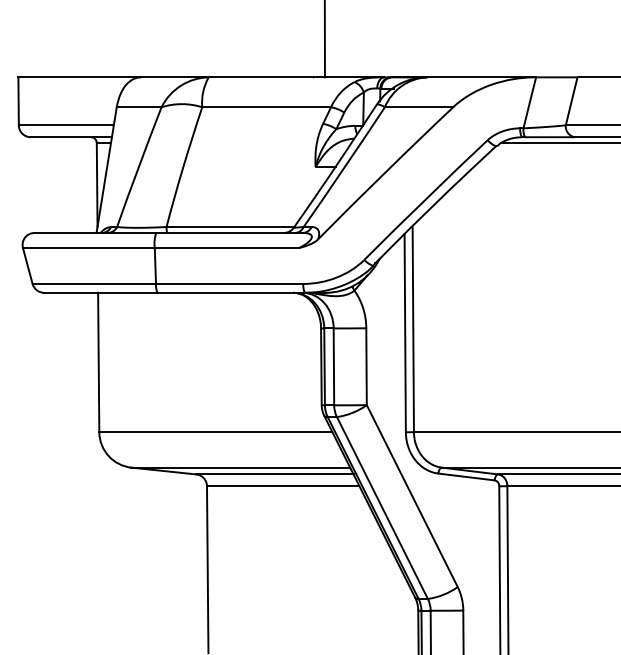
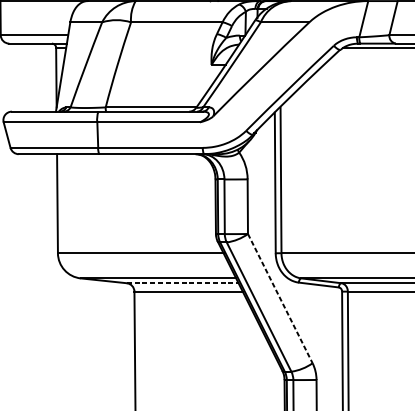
line: (274, 474) -> (182, 283), solid -> dashed
line: (412, 496) -> (280, 298), solid -> dashed

